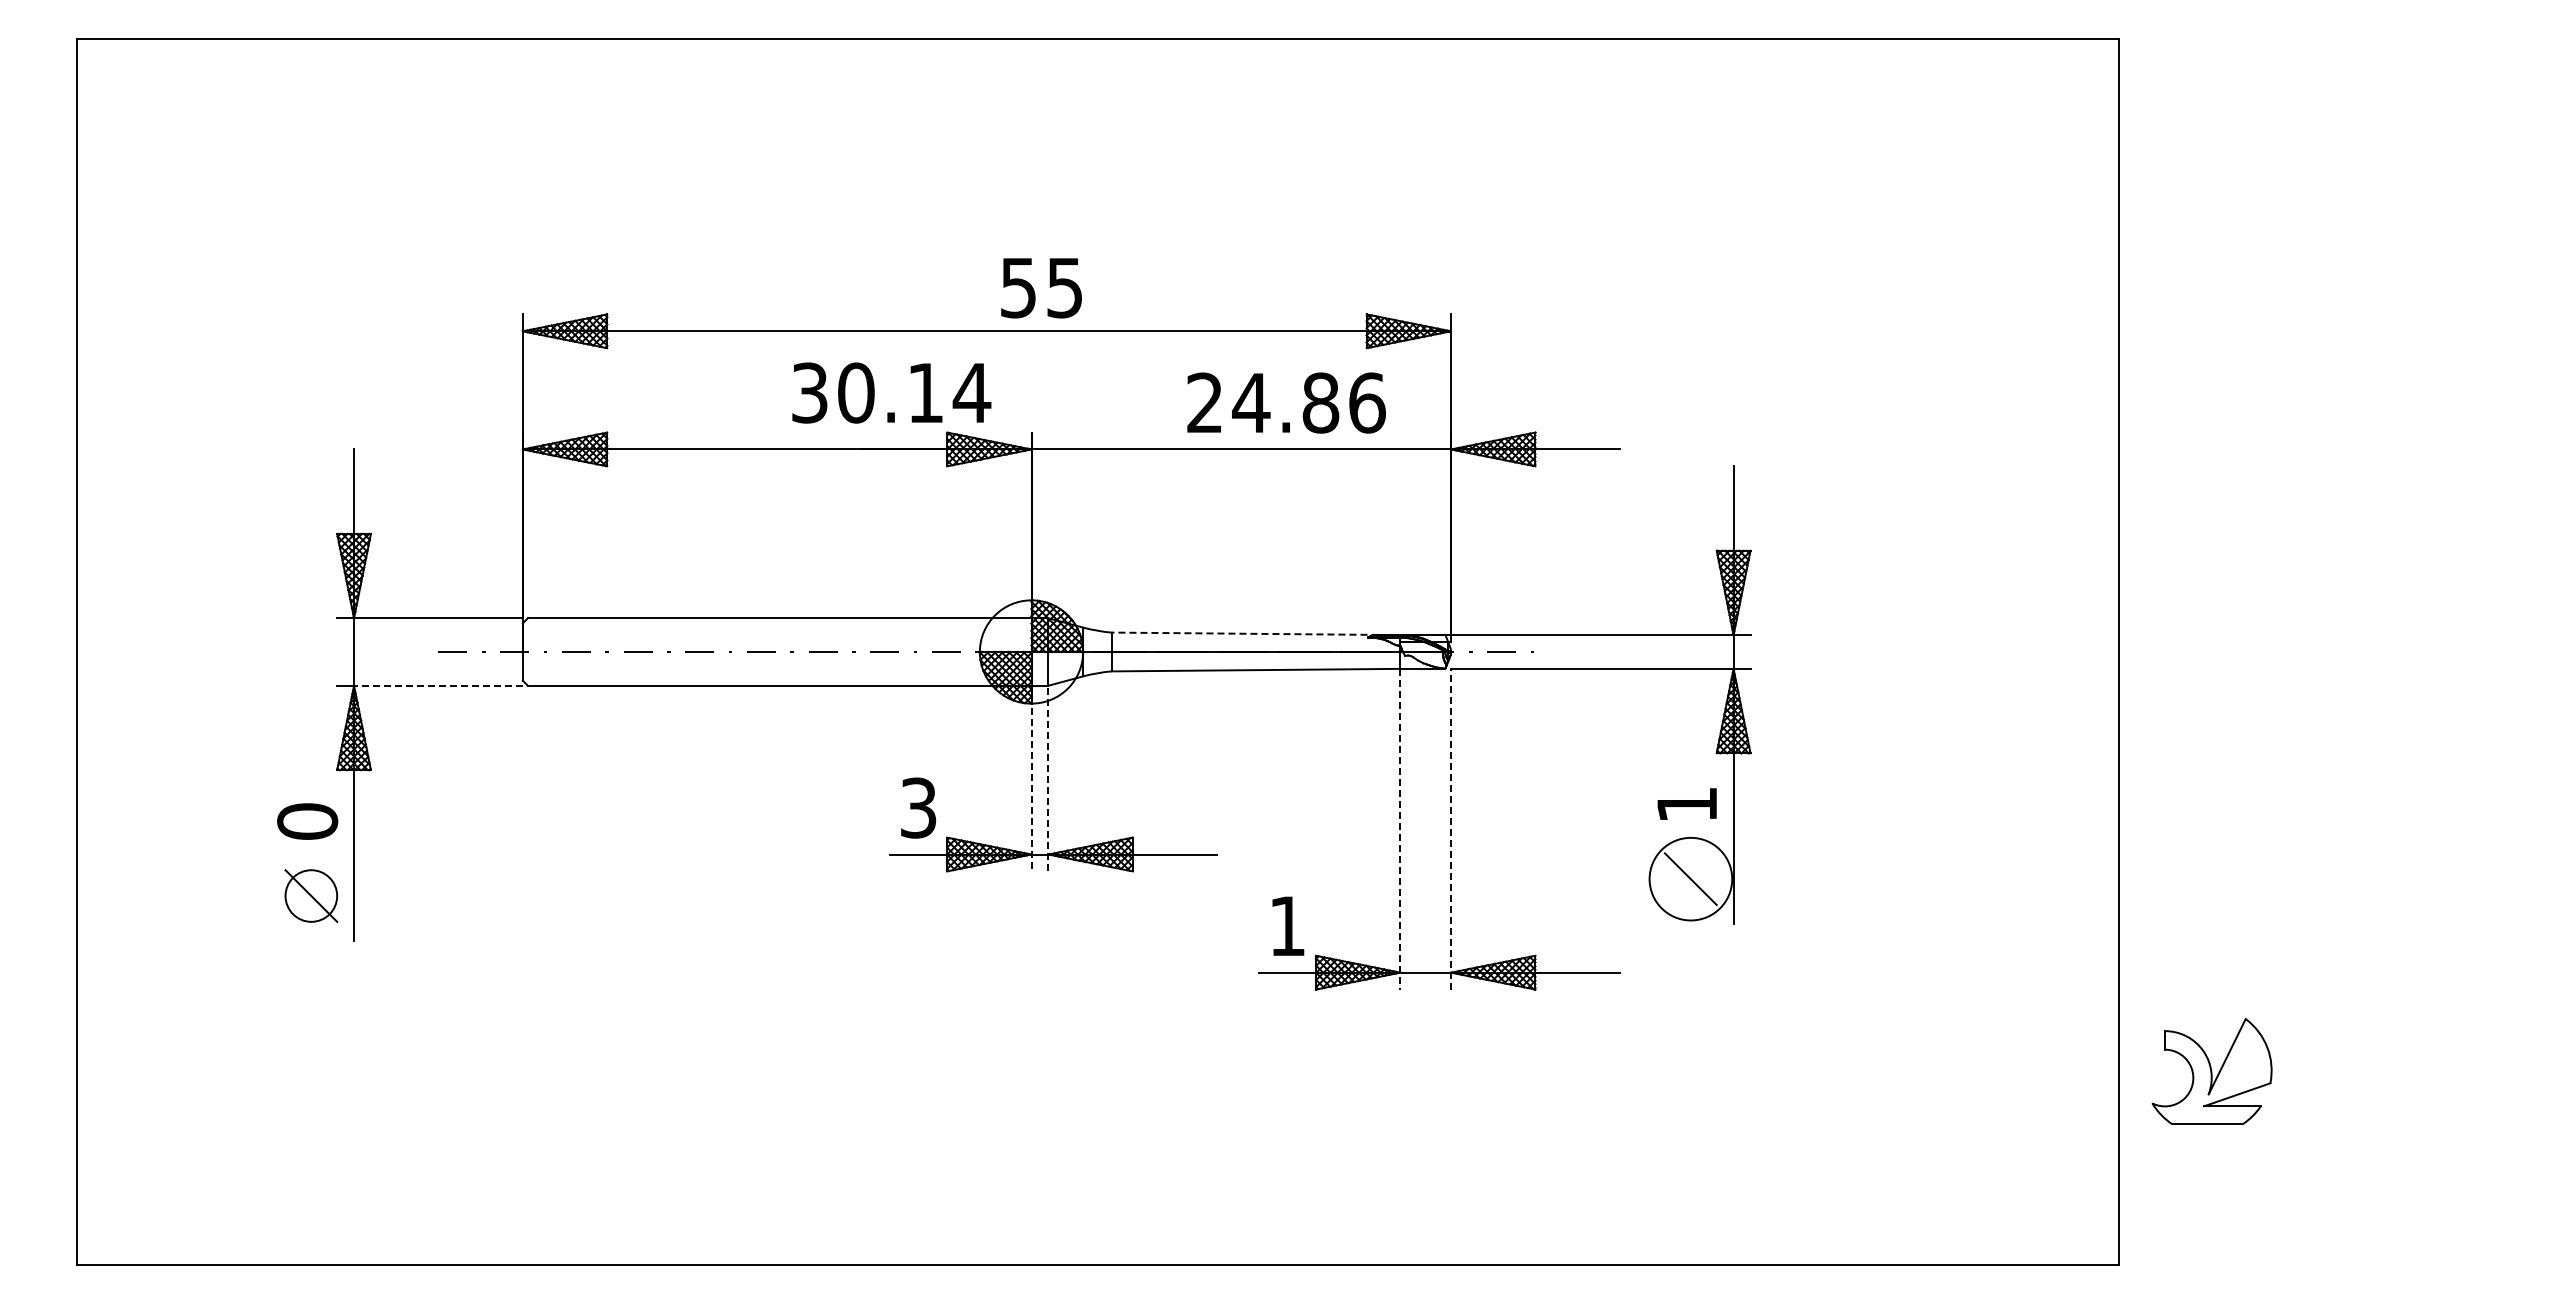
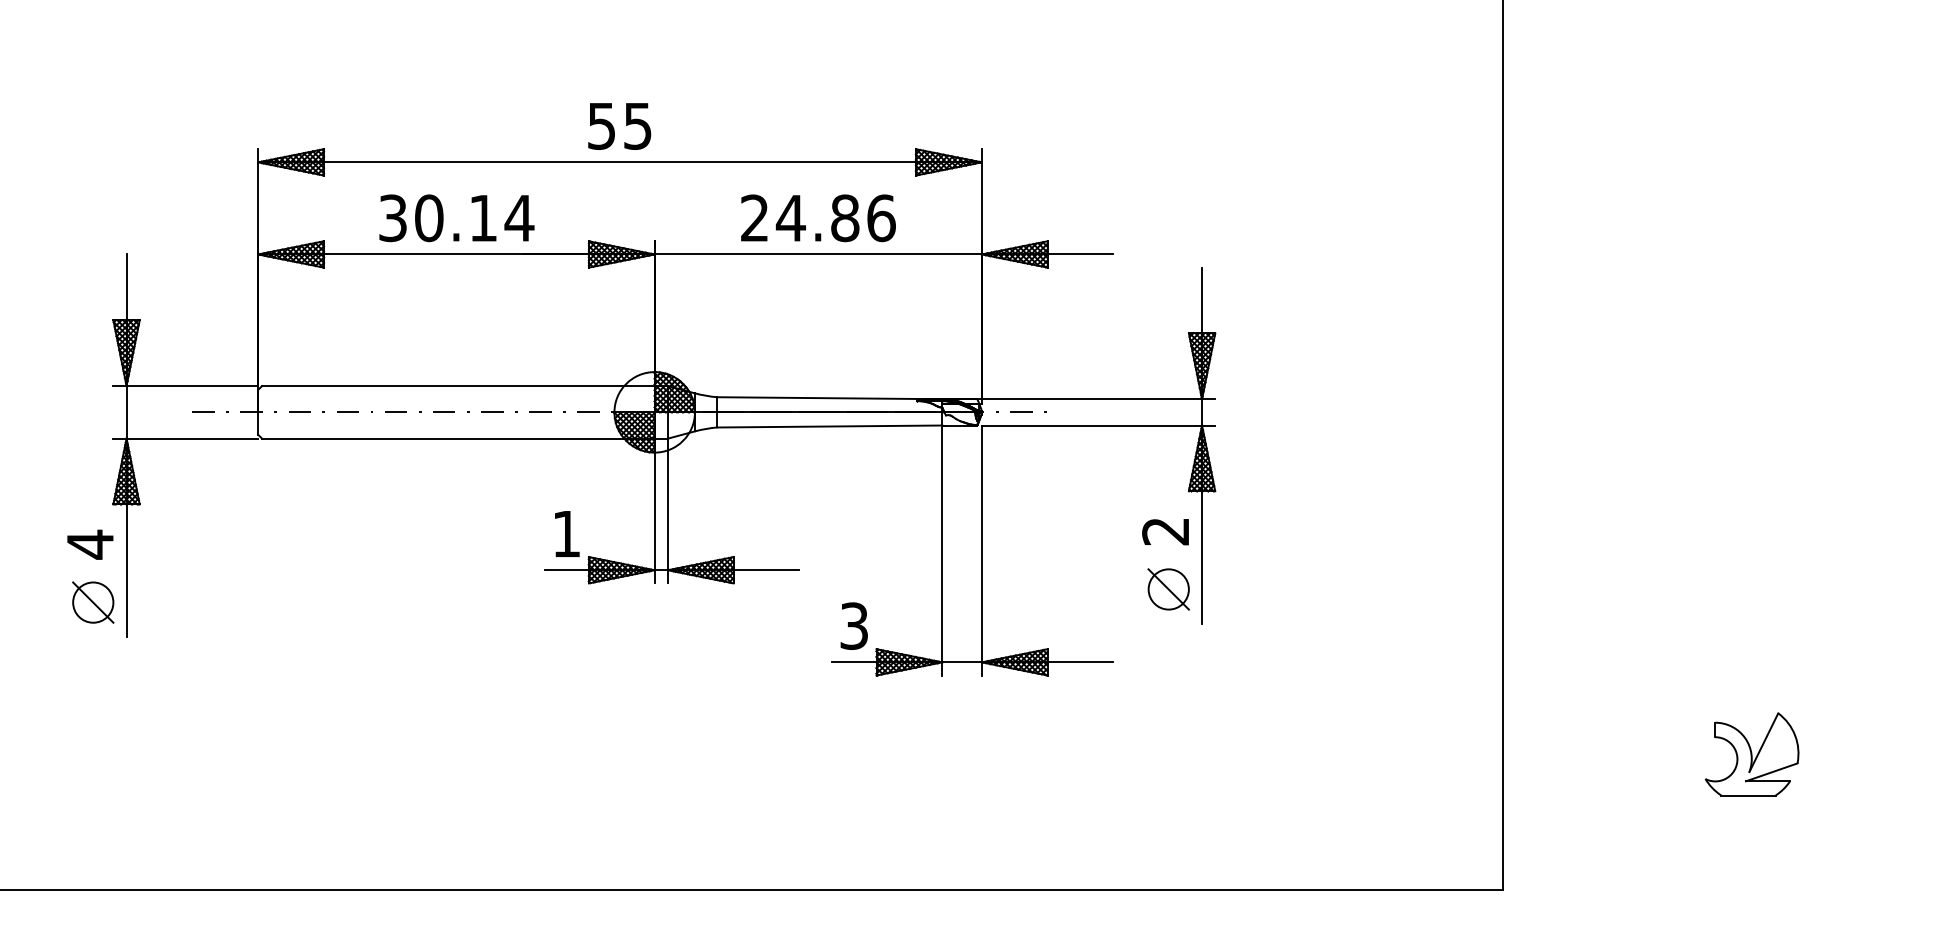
text: (1041, 288) -> (619, 126), moved
text: (891, 392) -> (456, 217), moved
text: (1286, 402) -> (818, 217), moved
line: (1255, 633) -> (829, 397), dashed -> solid
line: (437, 685) -> (191, 438), dashed -> solid
line: (1031, 778) -> (654, 510), dashed -> solid
line: (1048, 778) -> (667, 510), dashed -> solid
text: (1686, 805) -> (1165, 532), 1 -> 2
text: (918, 807) -> (566, 533), 3 -> 1
text: (307, 821) -> (90, 544), 0 -> 4
line: (1451, 828) -> (982, 549), dashed -> solid
line: (1400, 829) -> (942, 550), dashed -> solid
circle: (1690, 878) -> (1168, 588), size x0.62
text: (1287, 925) -> (854, 625), 1 -> 3
part: (2211, 1071) -> (1751, 754), moved

